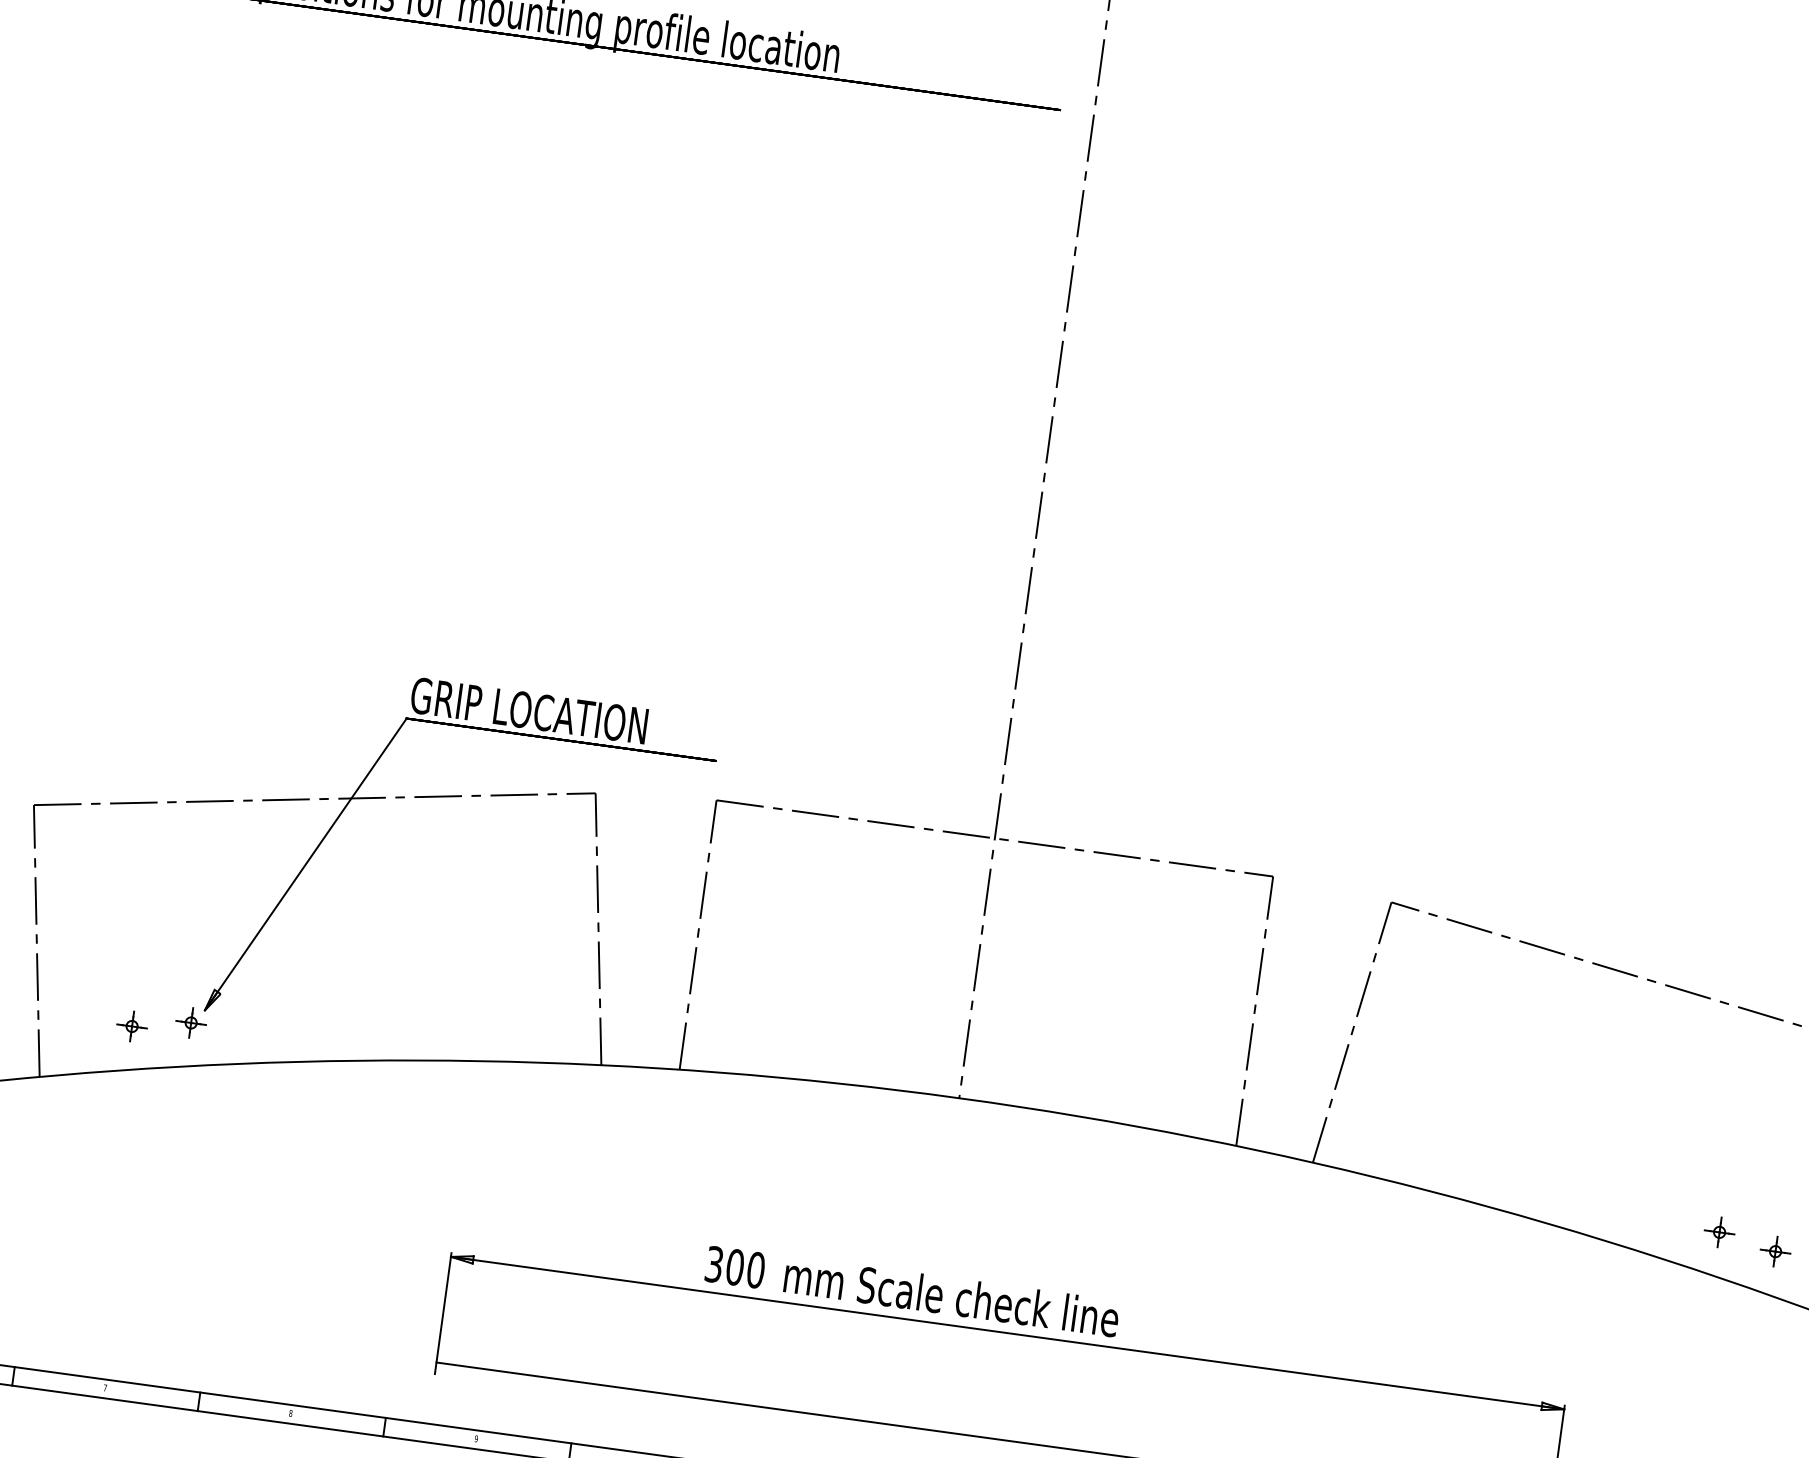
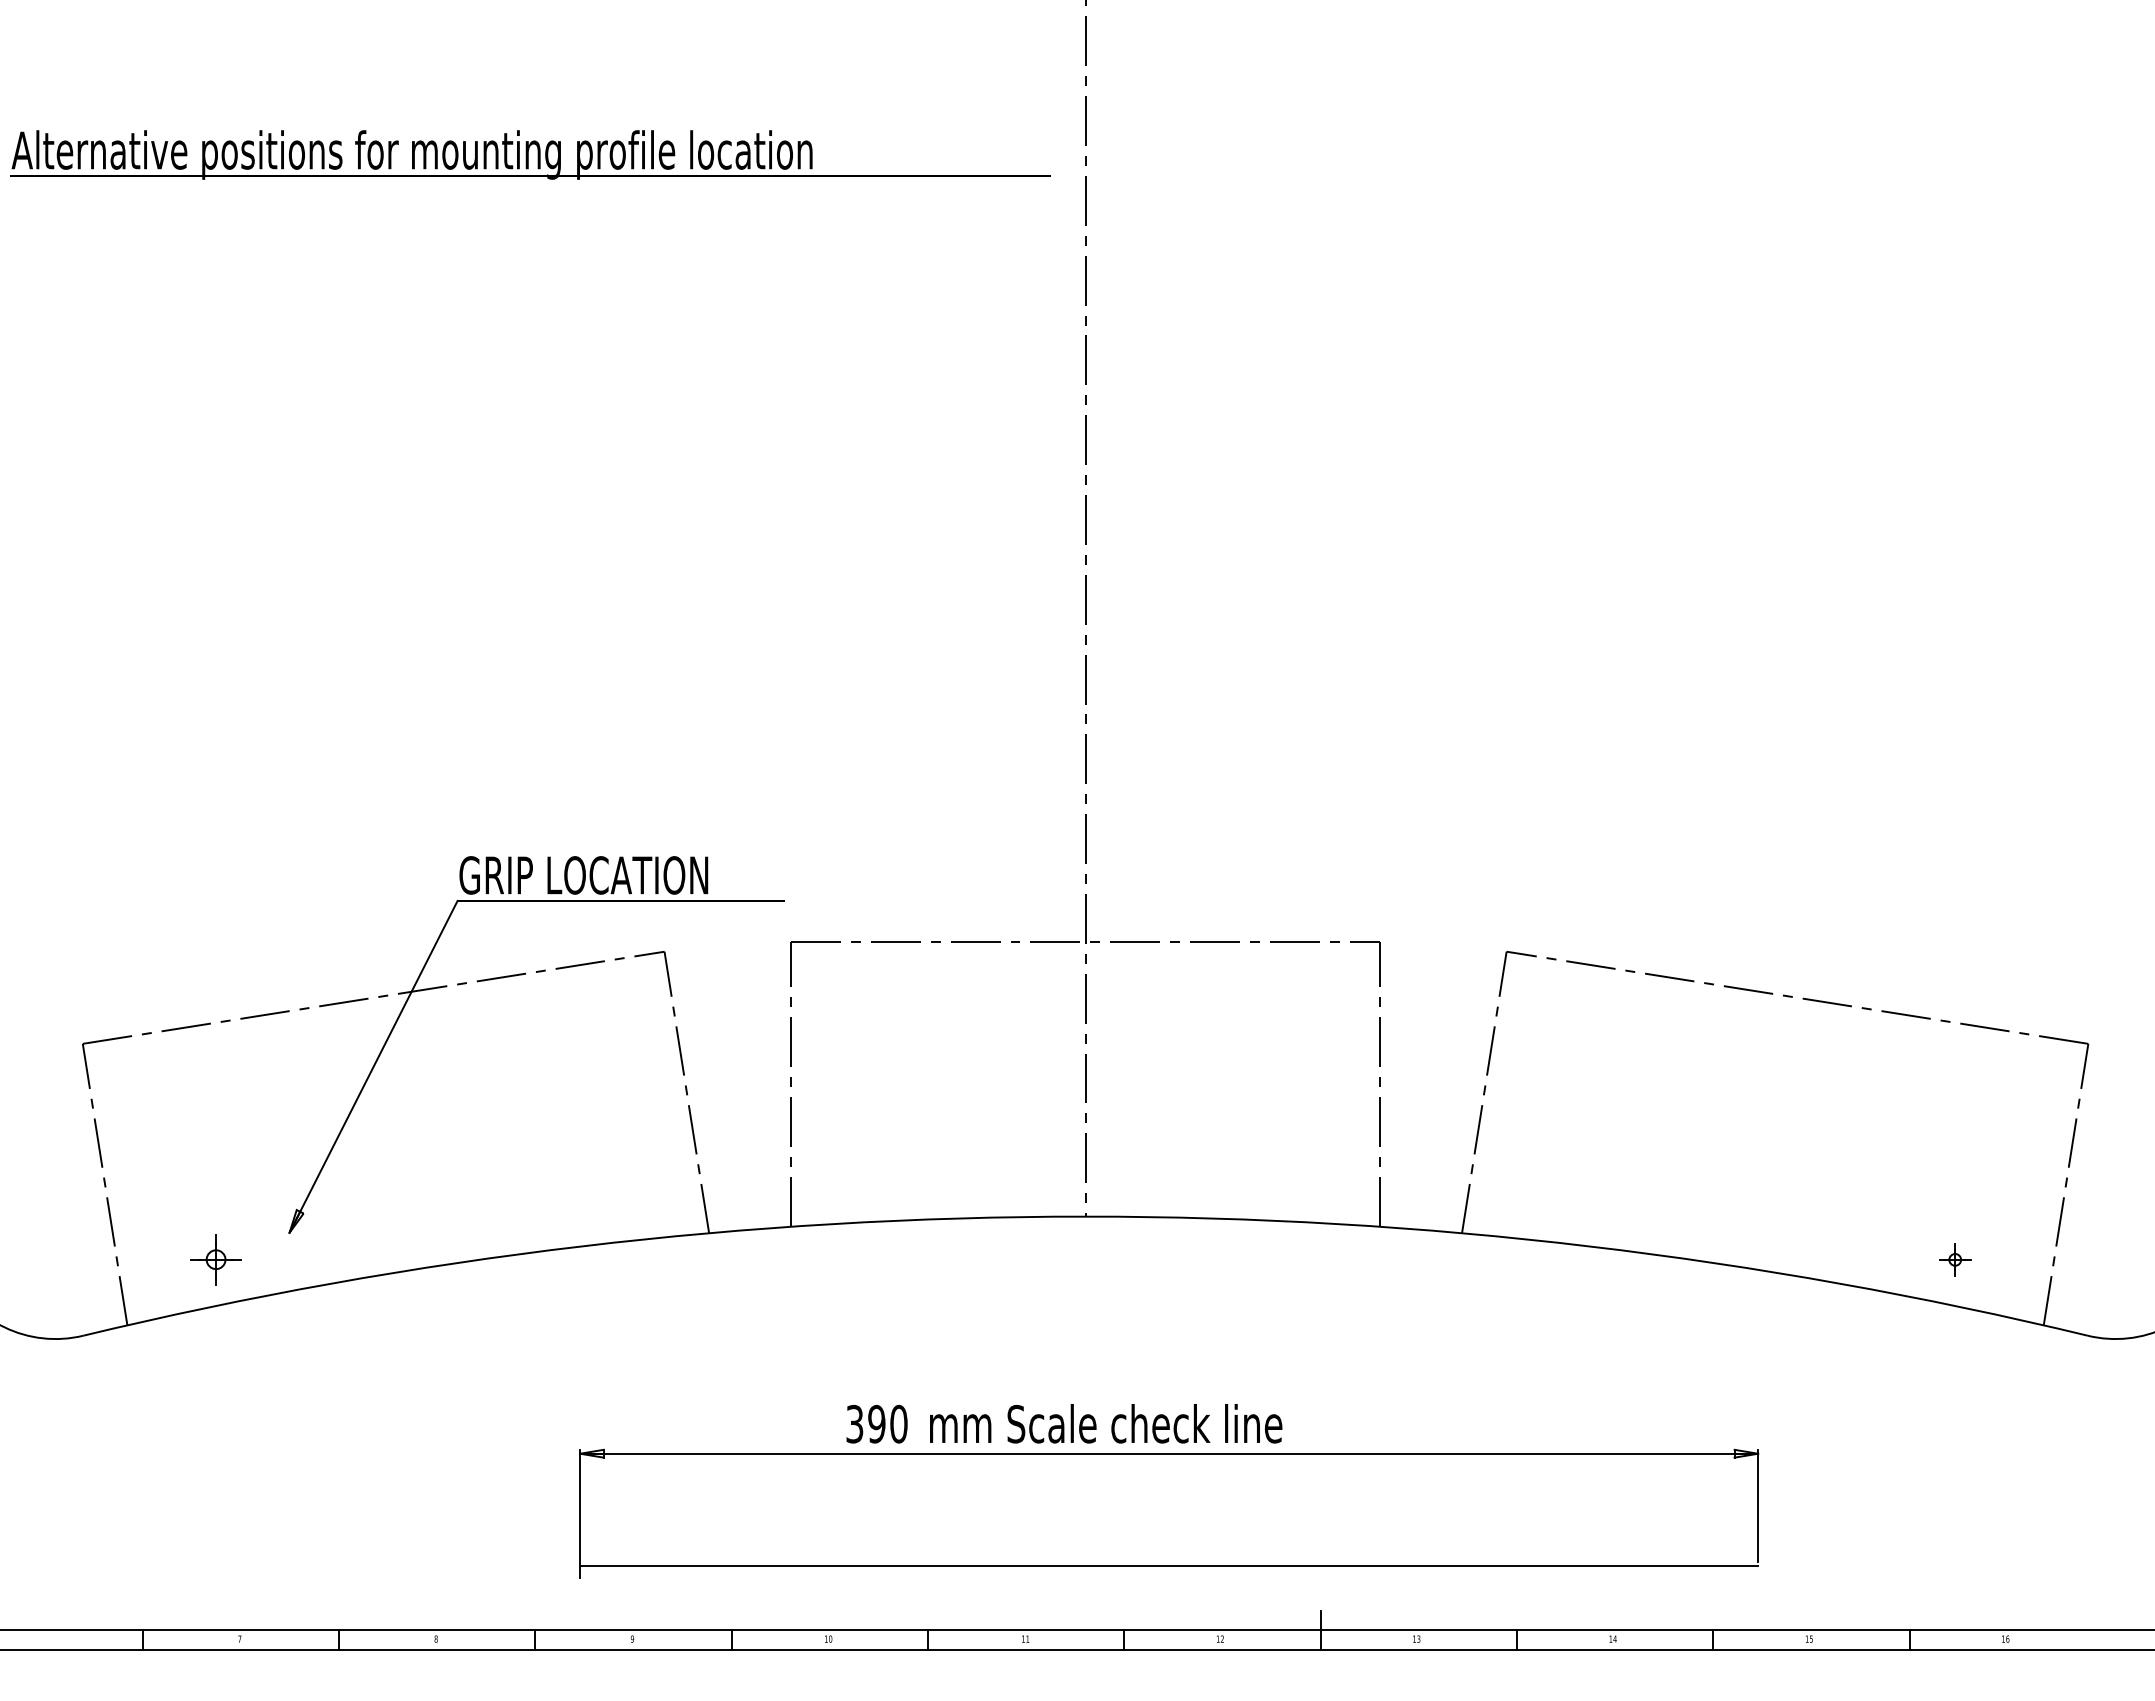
part: (190, 1022) -> (276, 1247), removed
part: (132, 1026) -> (216, 1259), size x1.6
part: (1719, 1232) -> (1894, 1247), removed
text: (734, 1267) -> (876, 1424), 300 -> 390

